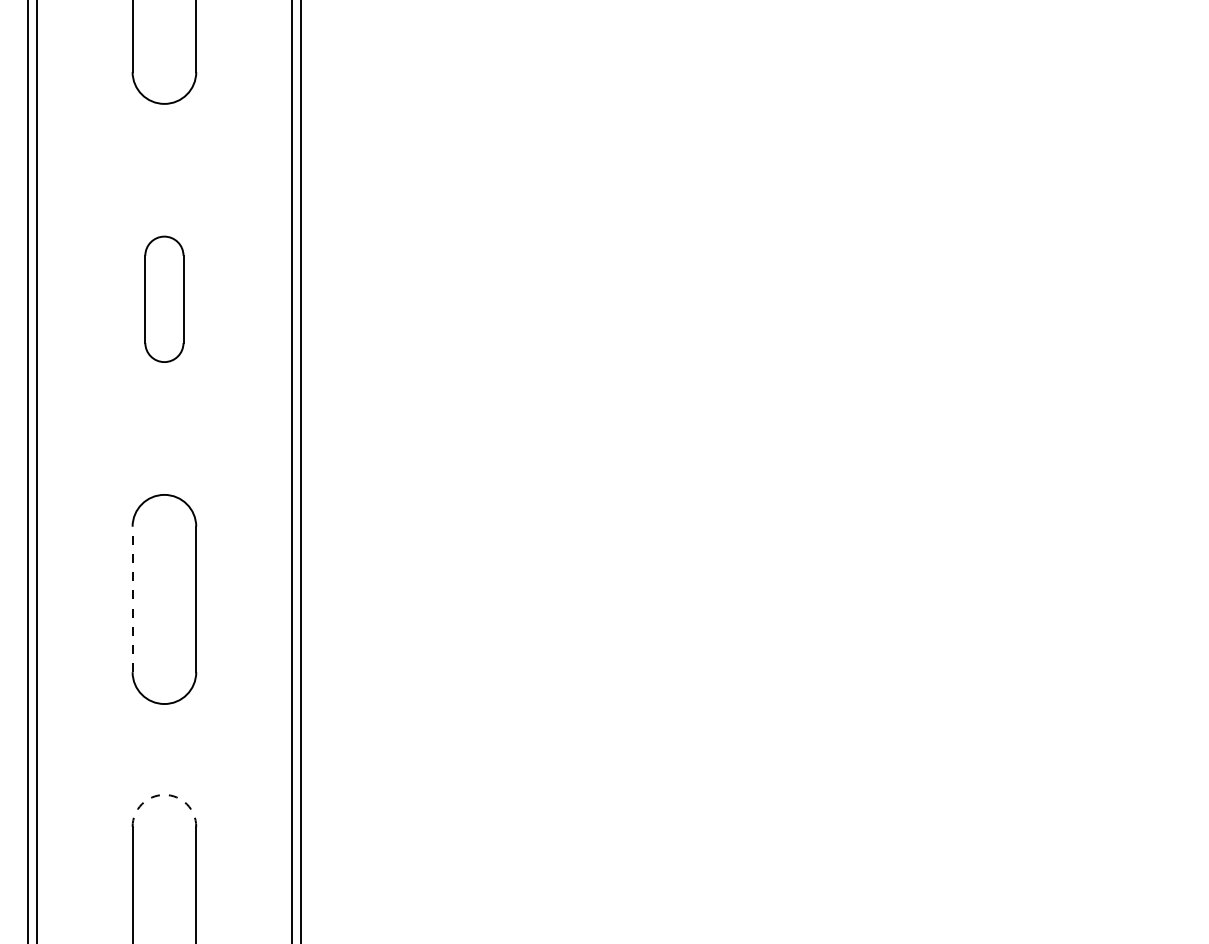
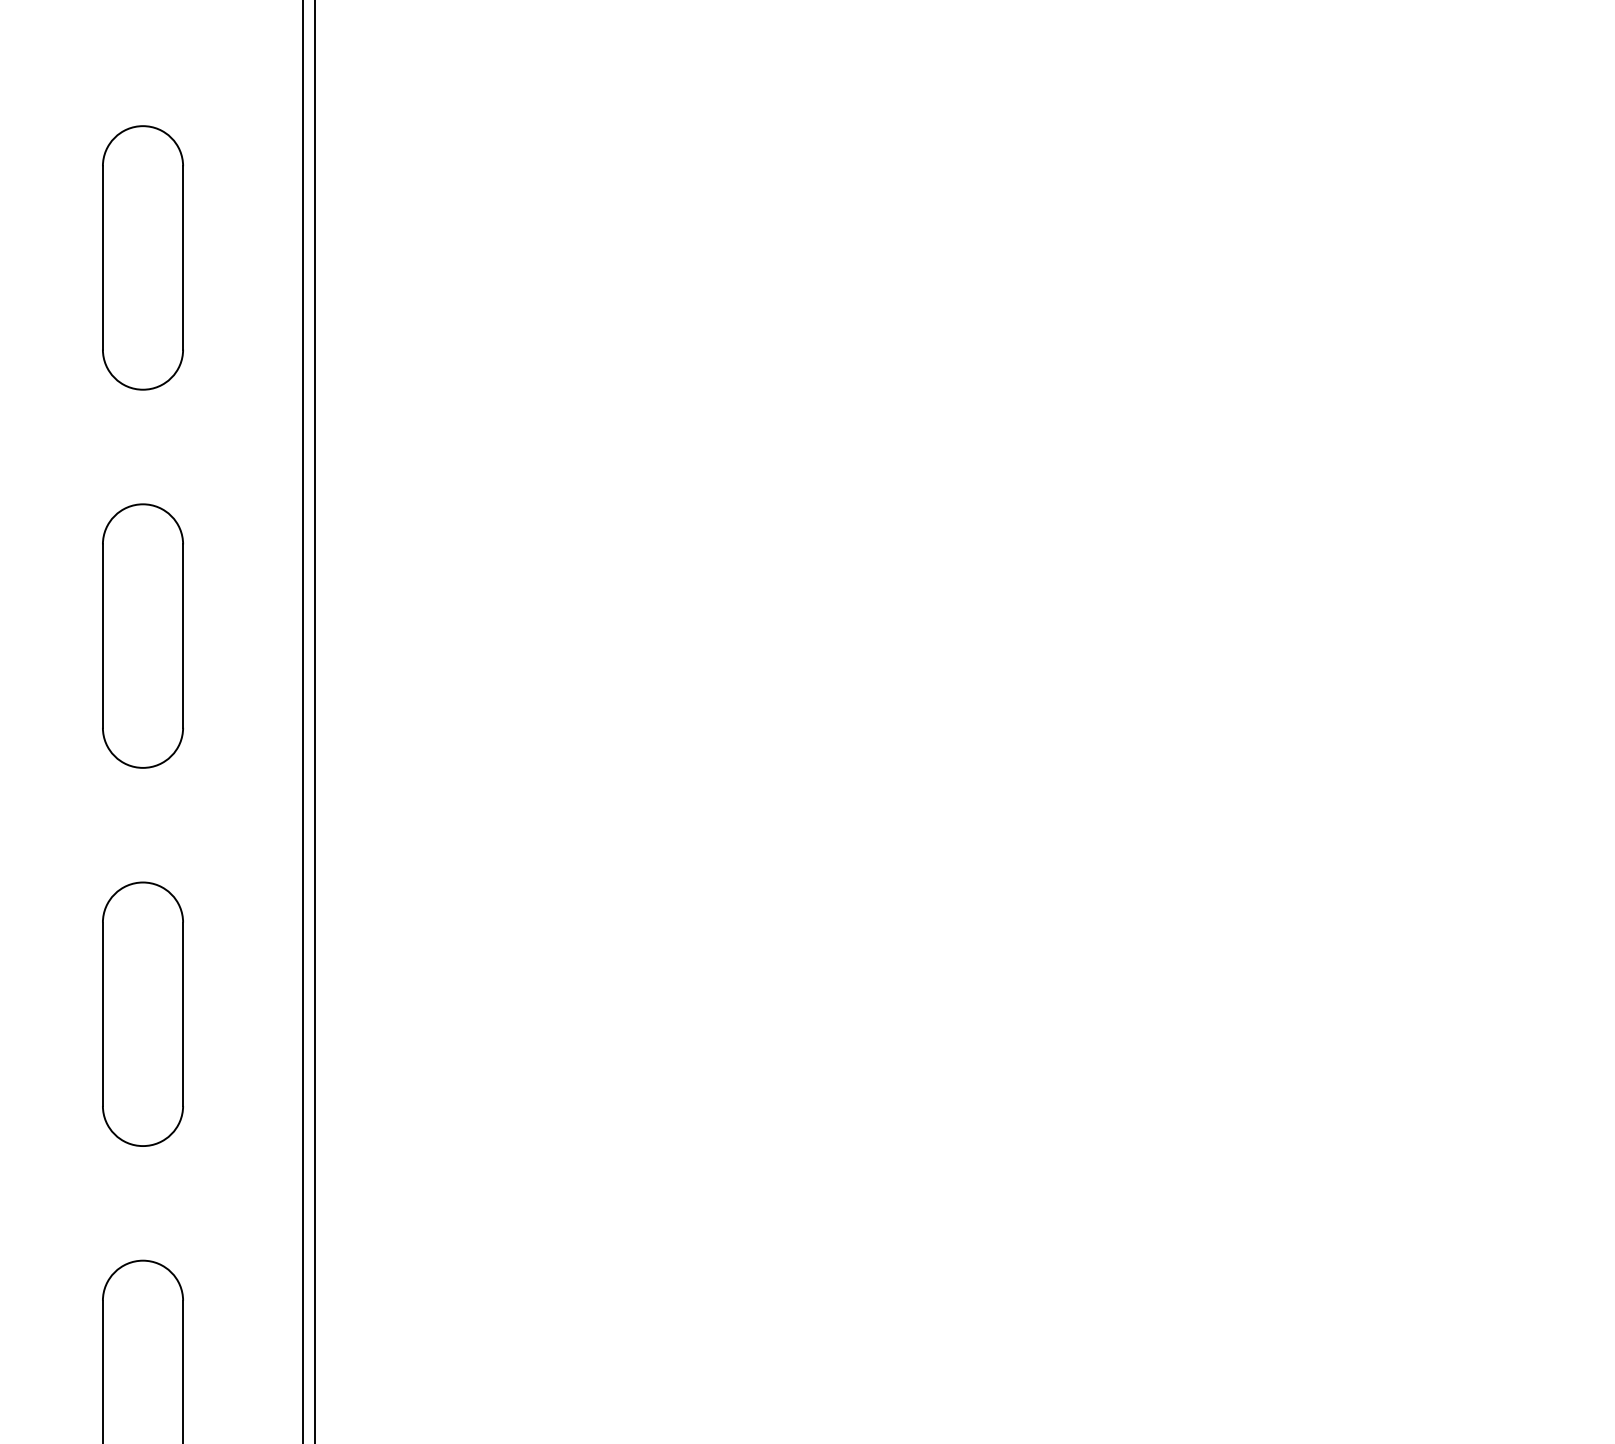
part: (164, 298) -> (142, 635), size x1.67
line: (132, 599) -> (102, 1014), dashed -> solid
arc: (164, 794) -> (143, 1260), dashed -> solid

